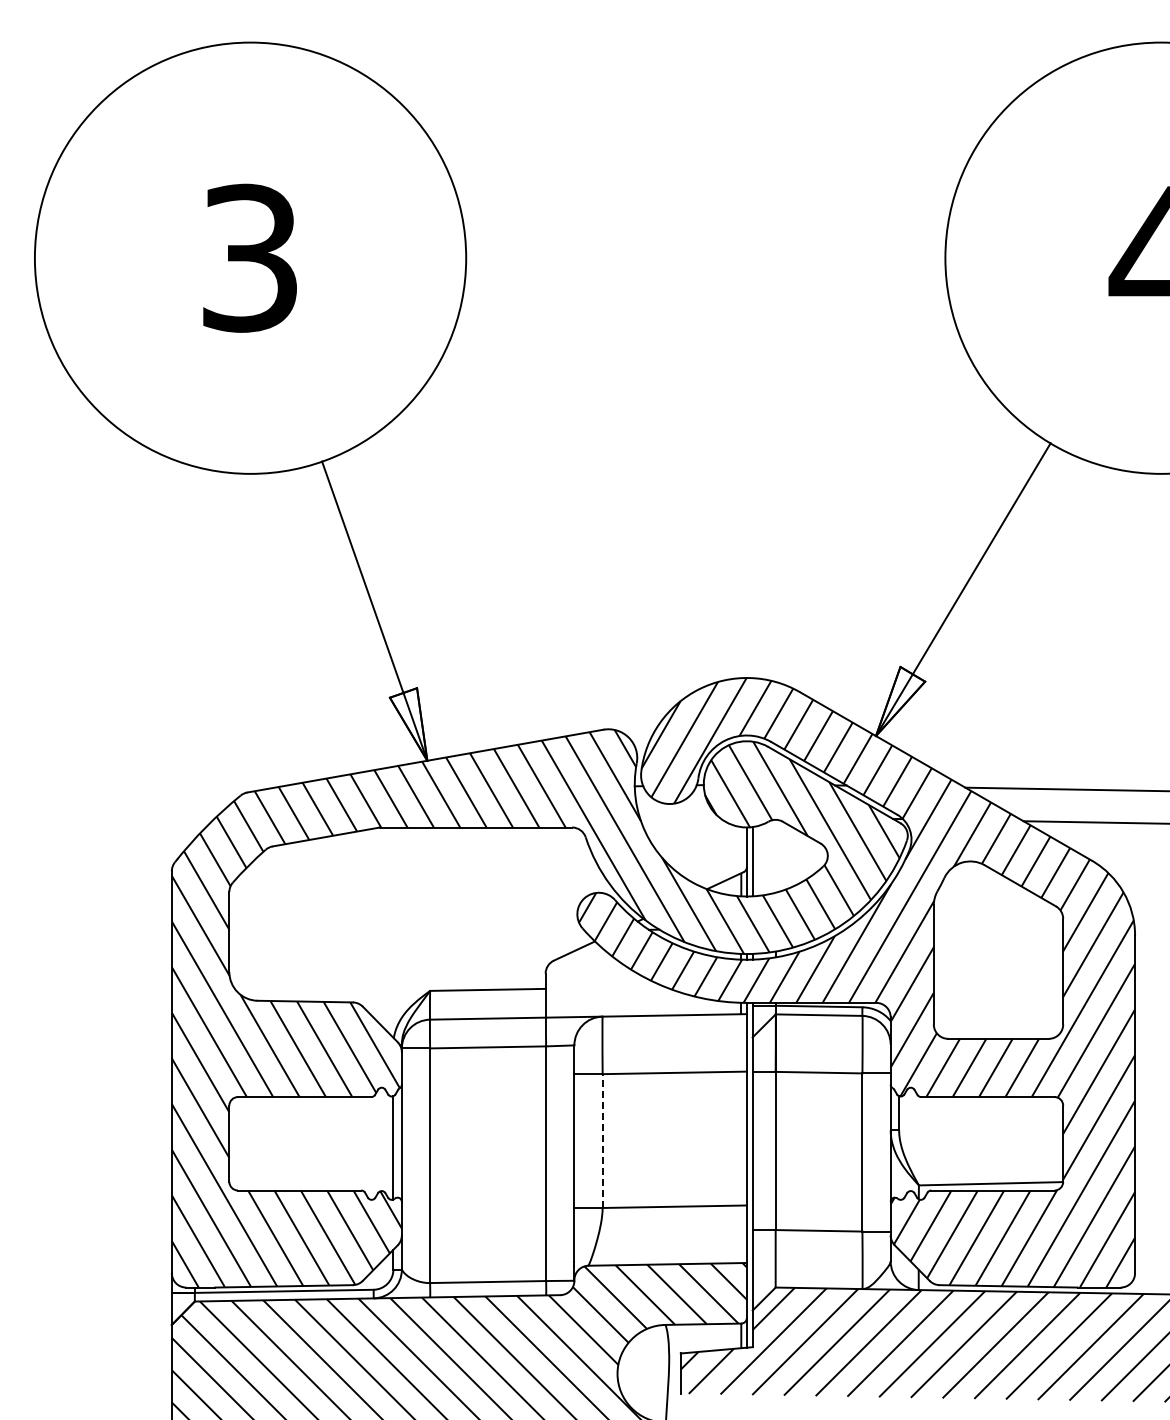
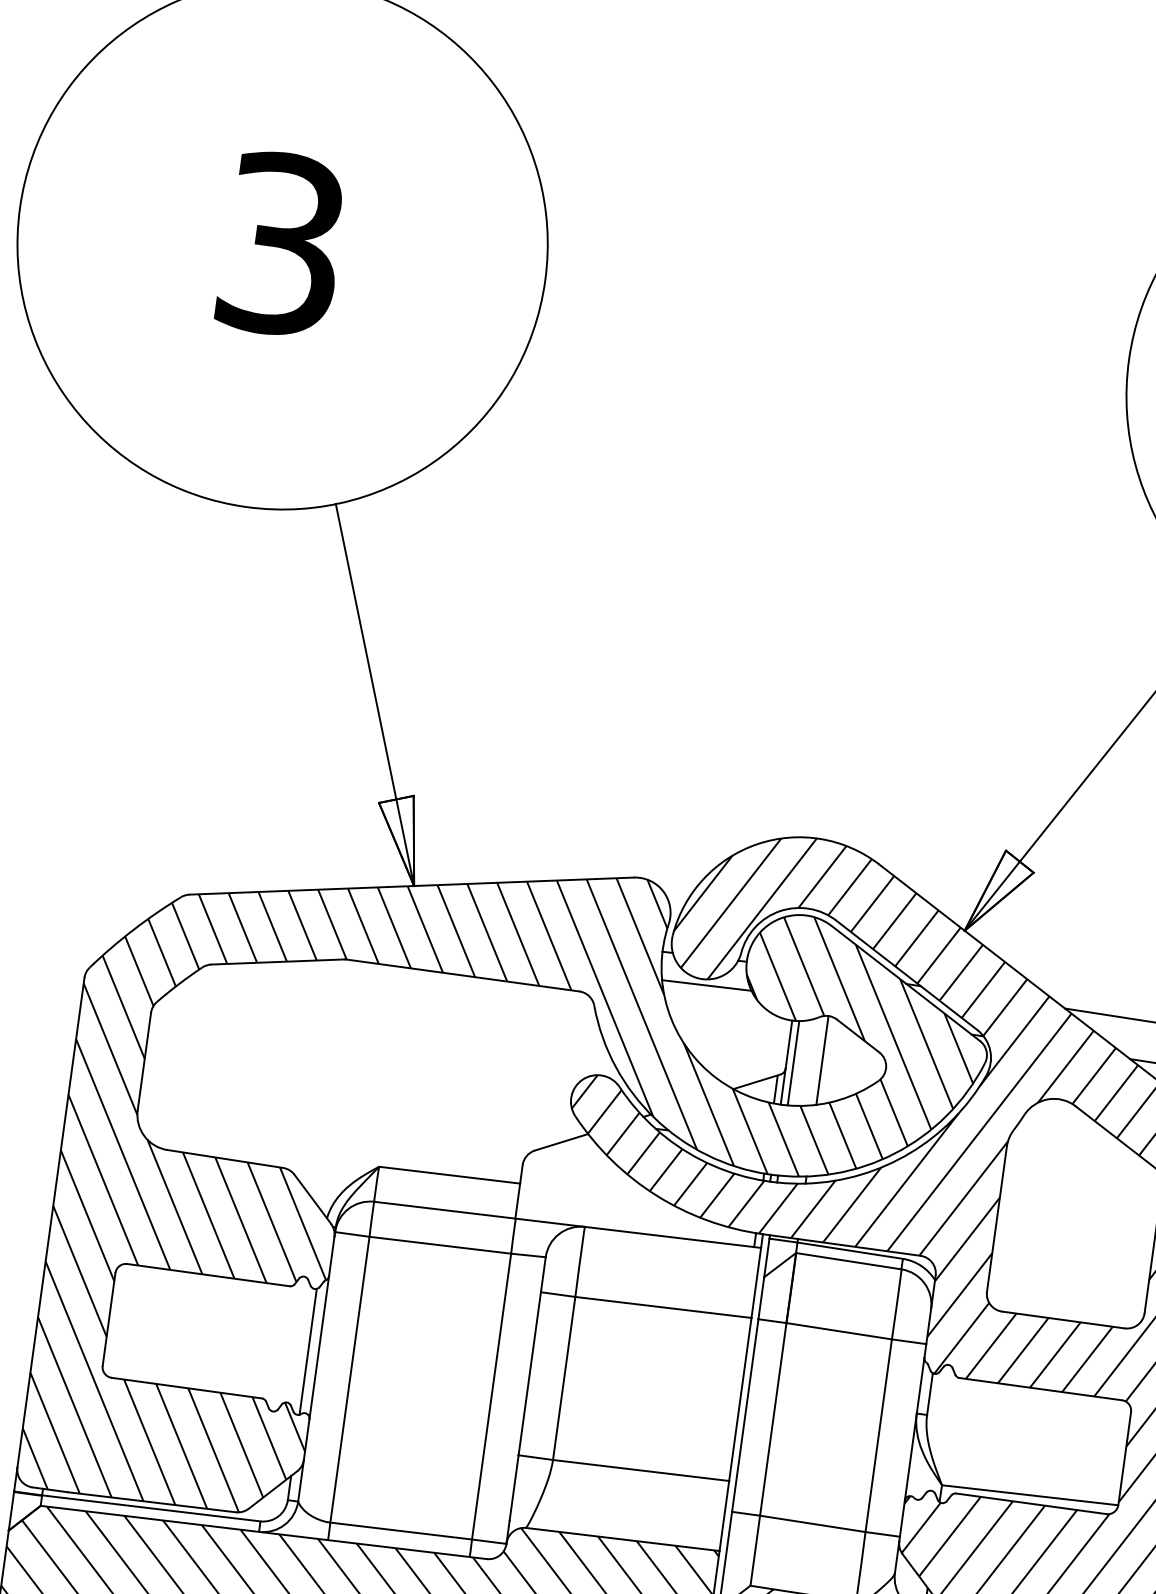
line: (673, 808) -> (705, 985), added
line: (775, 855) -> (822, 1059), added
line: (602, 1141) -> (563, 1378), dashed -> solid

